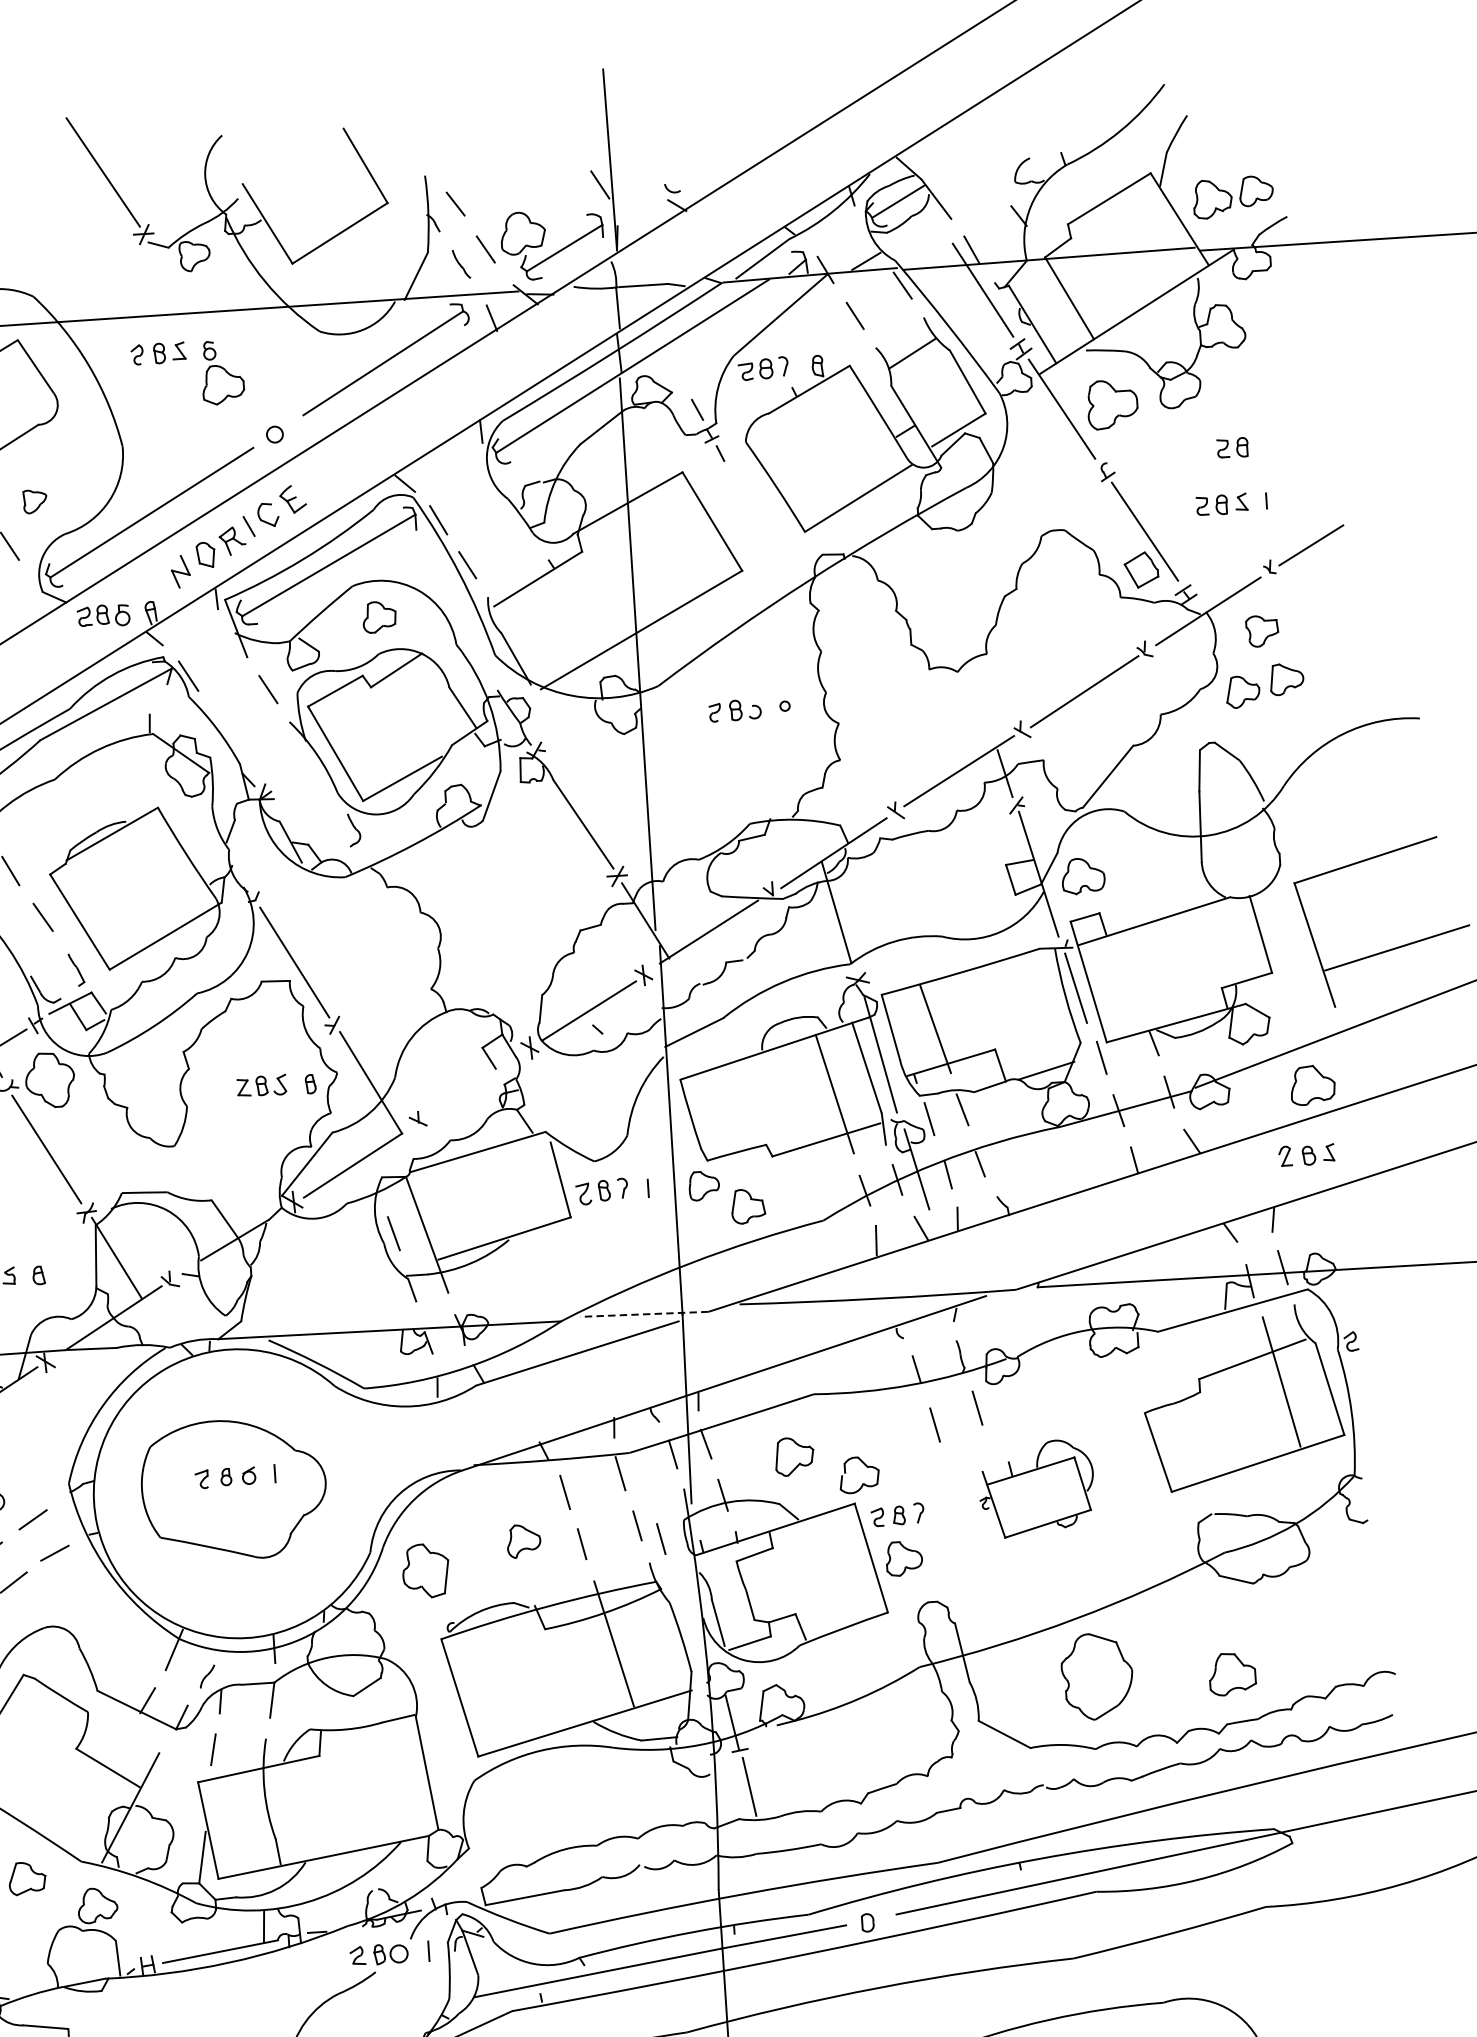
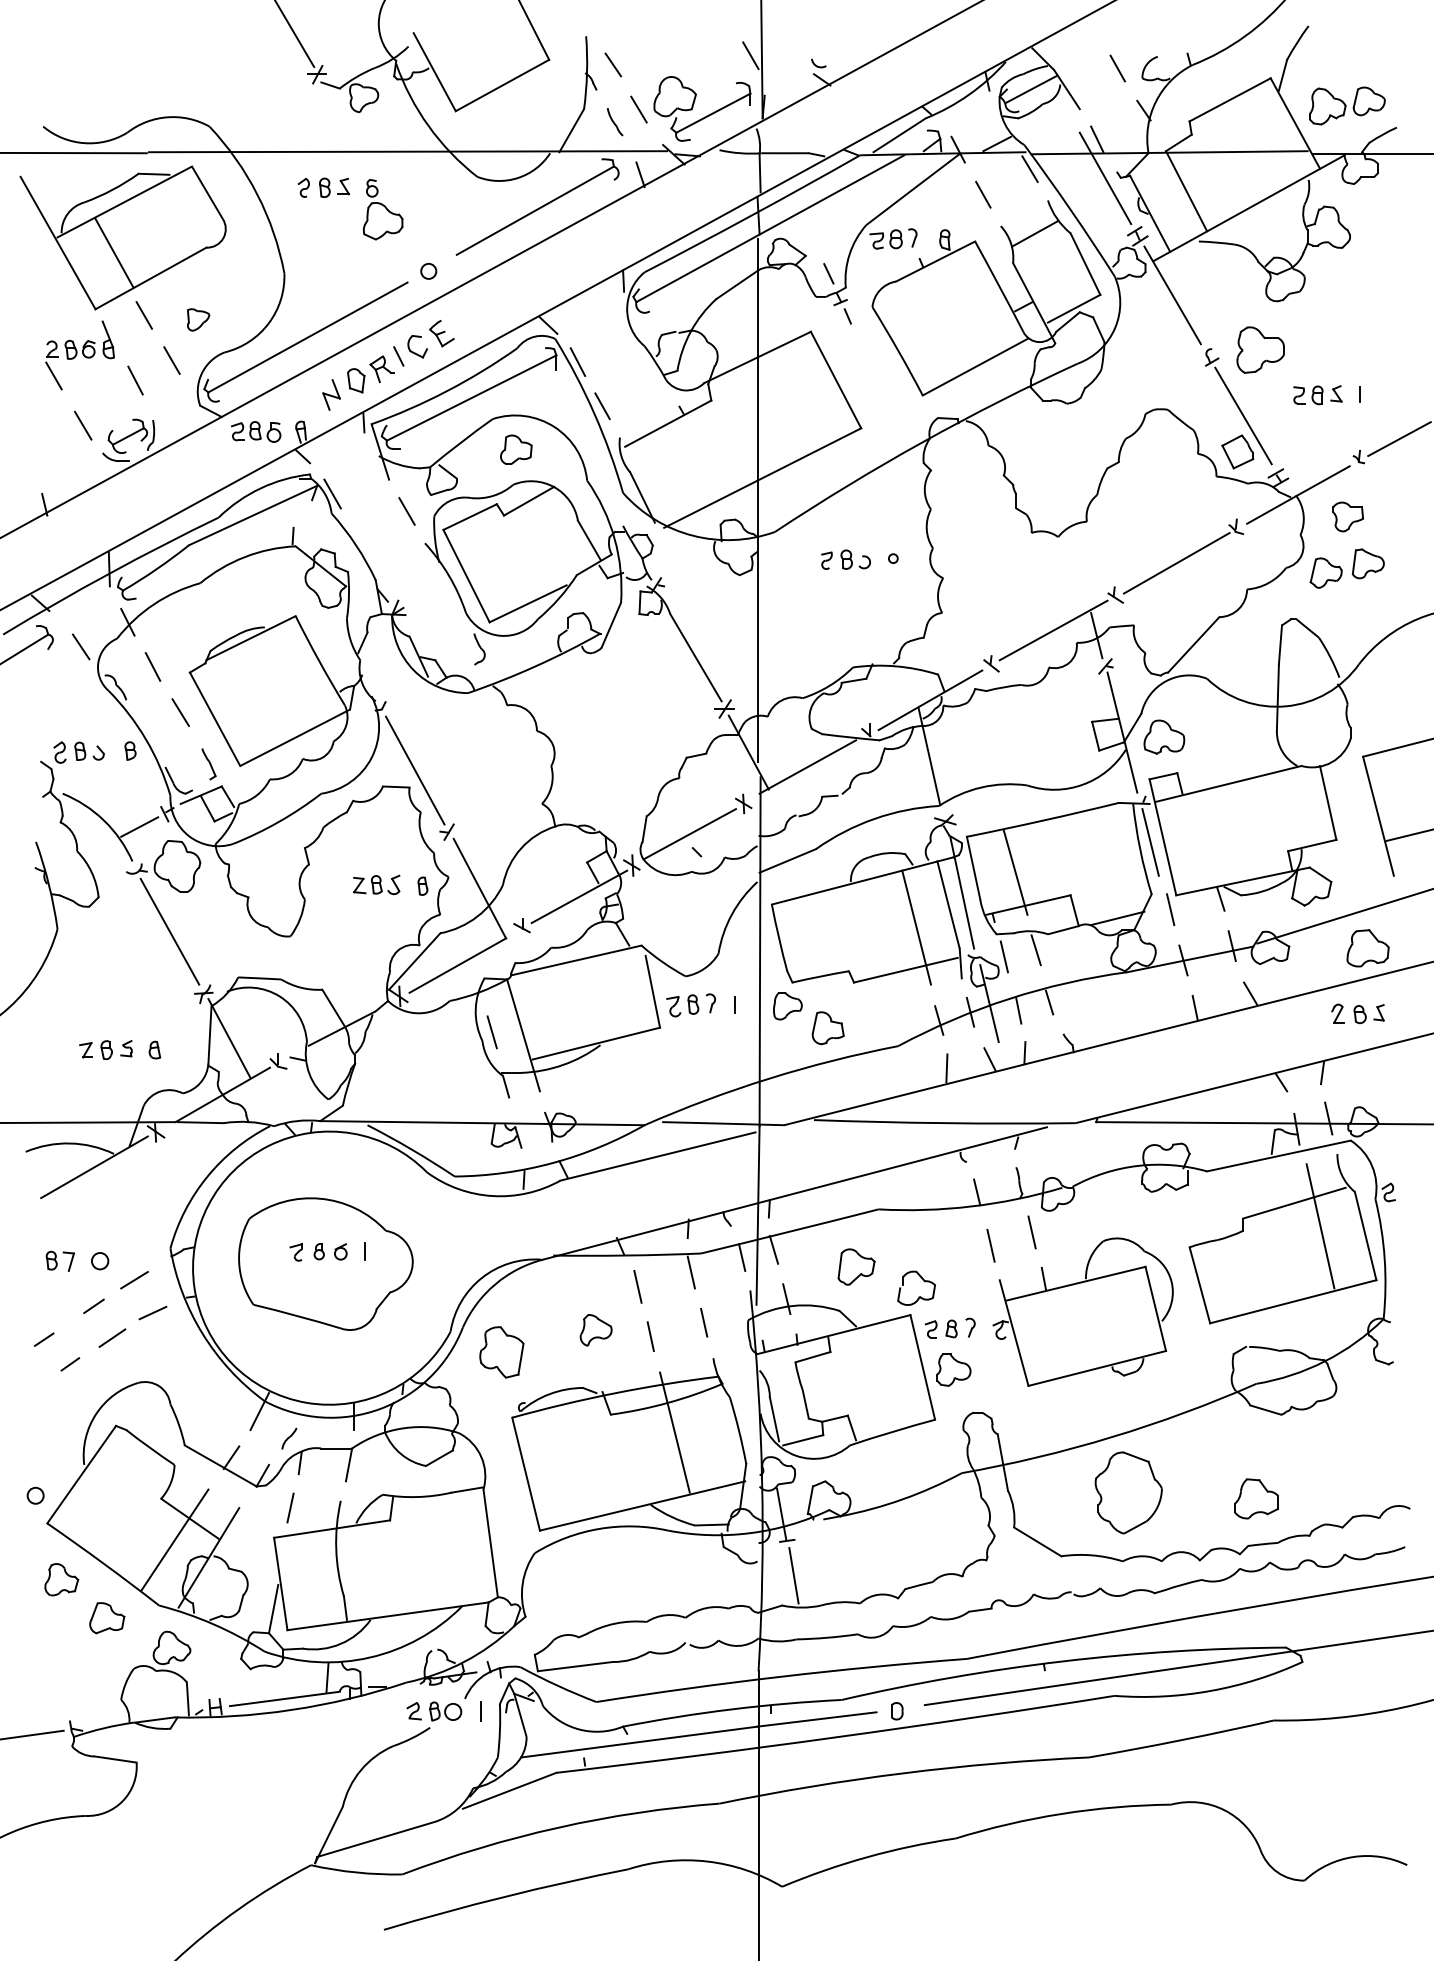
line: (988, 173) -> (1117, 68), added
part: (1112, 403) -> (1260, 349), moved
part: (1232, 448) -> (1331, 342), removed
line: (476, 1084) -> (579, 896), added
line: (644, 1314) -> (723, 1123), dashed -> solid
part: (1036, 1488) -> (1082, 1311), size x1.67
line: (660, 1538) -> (725, 1336), removed
line: (93, 1790) -> (174, 1539), added

